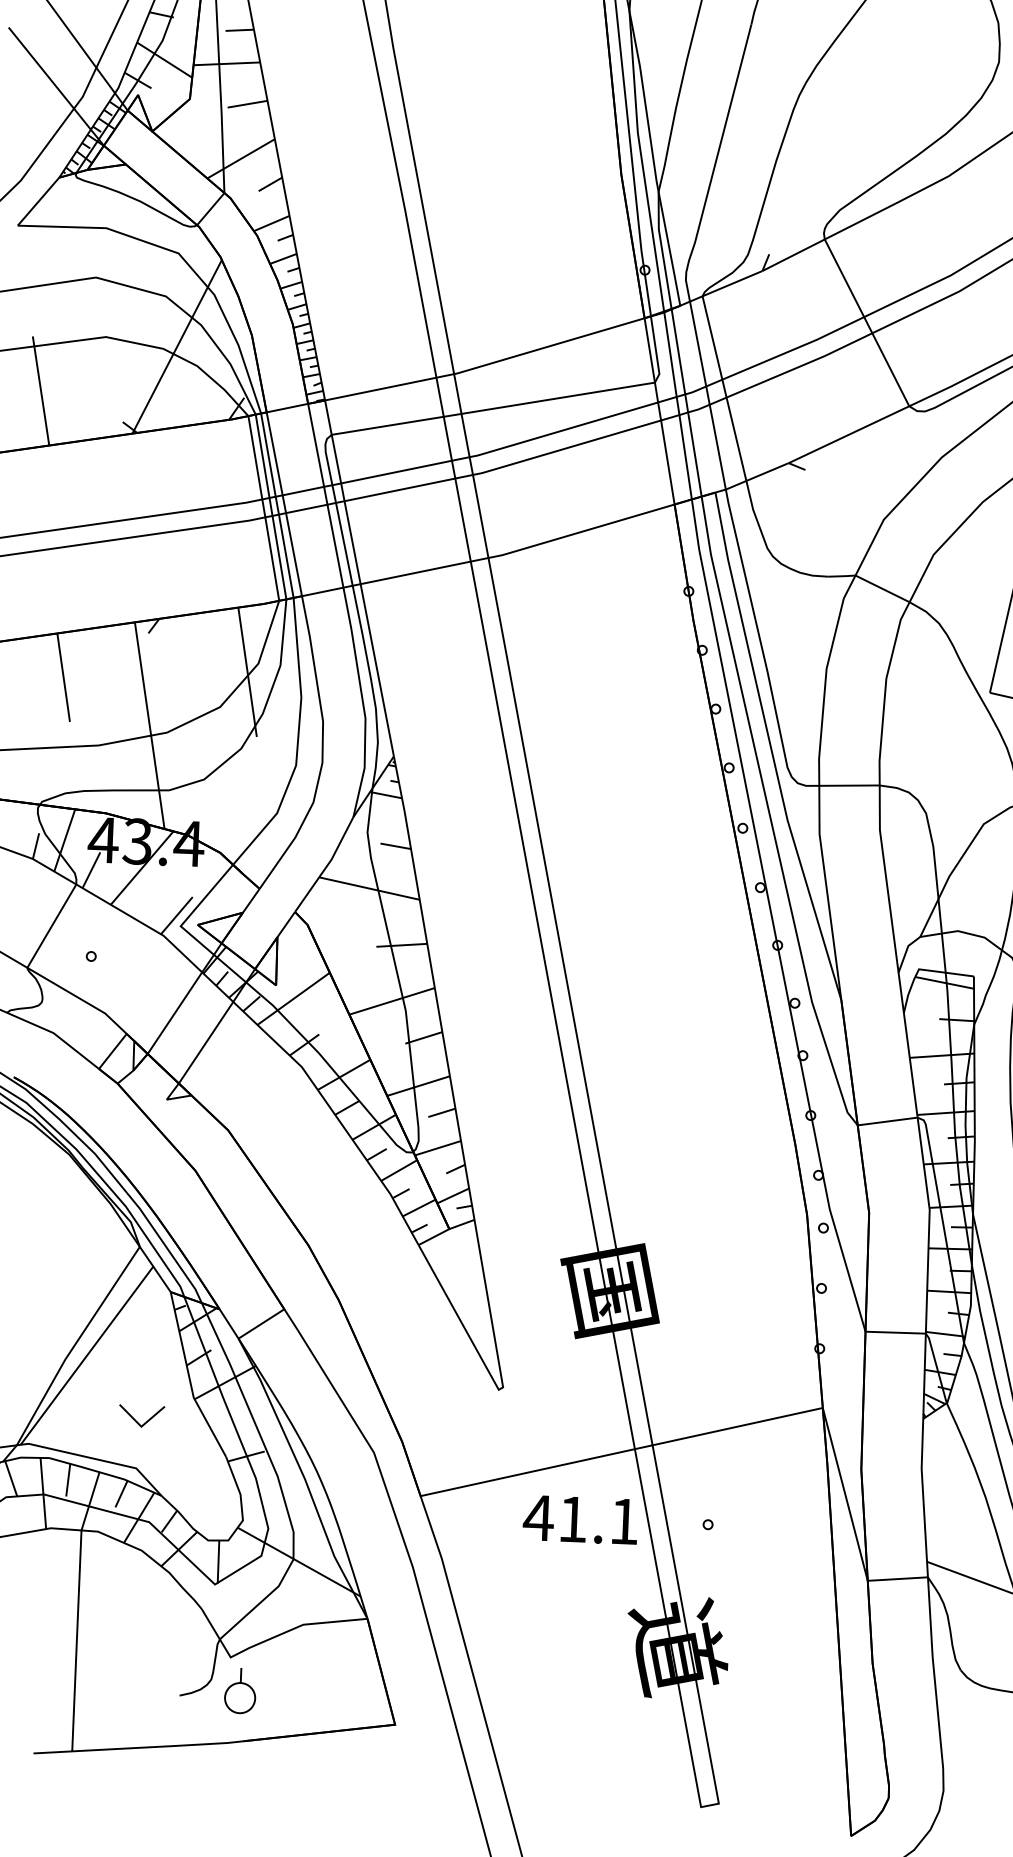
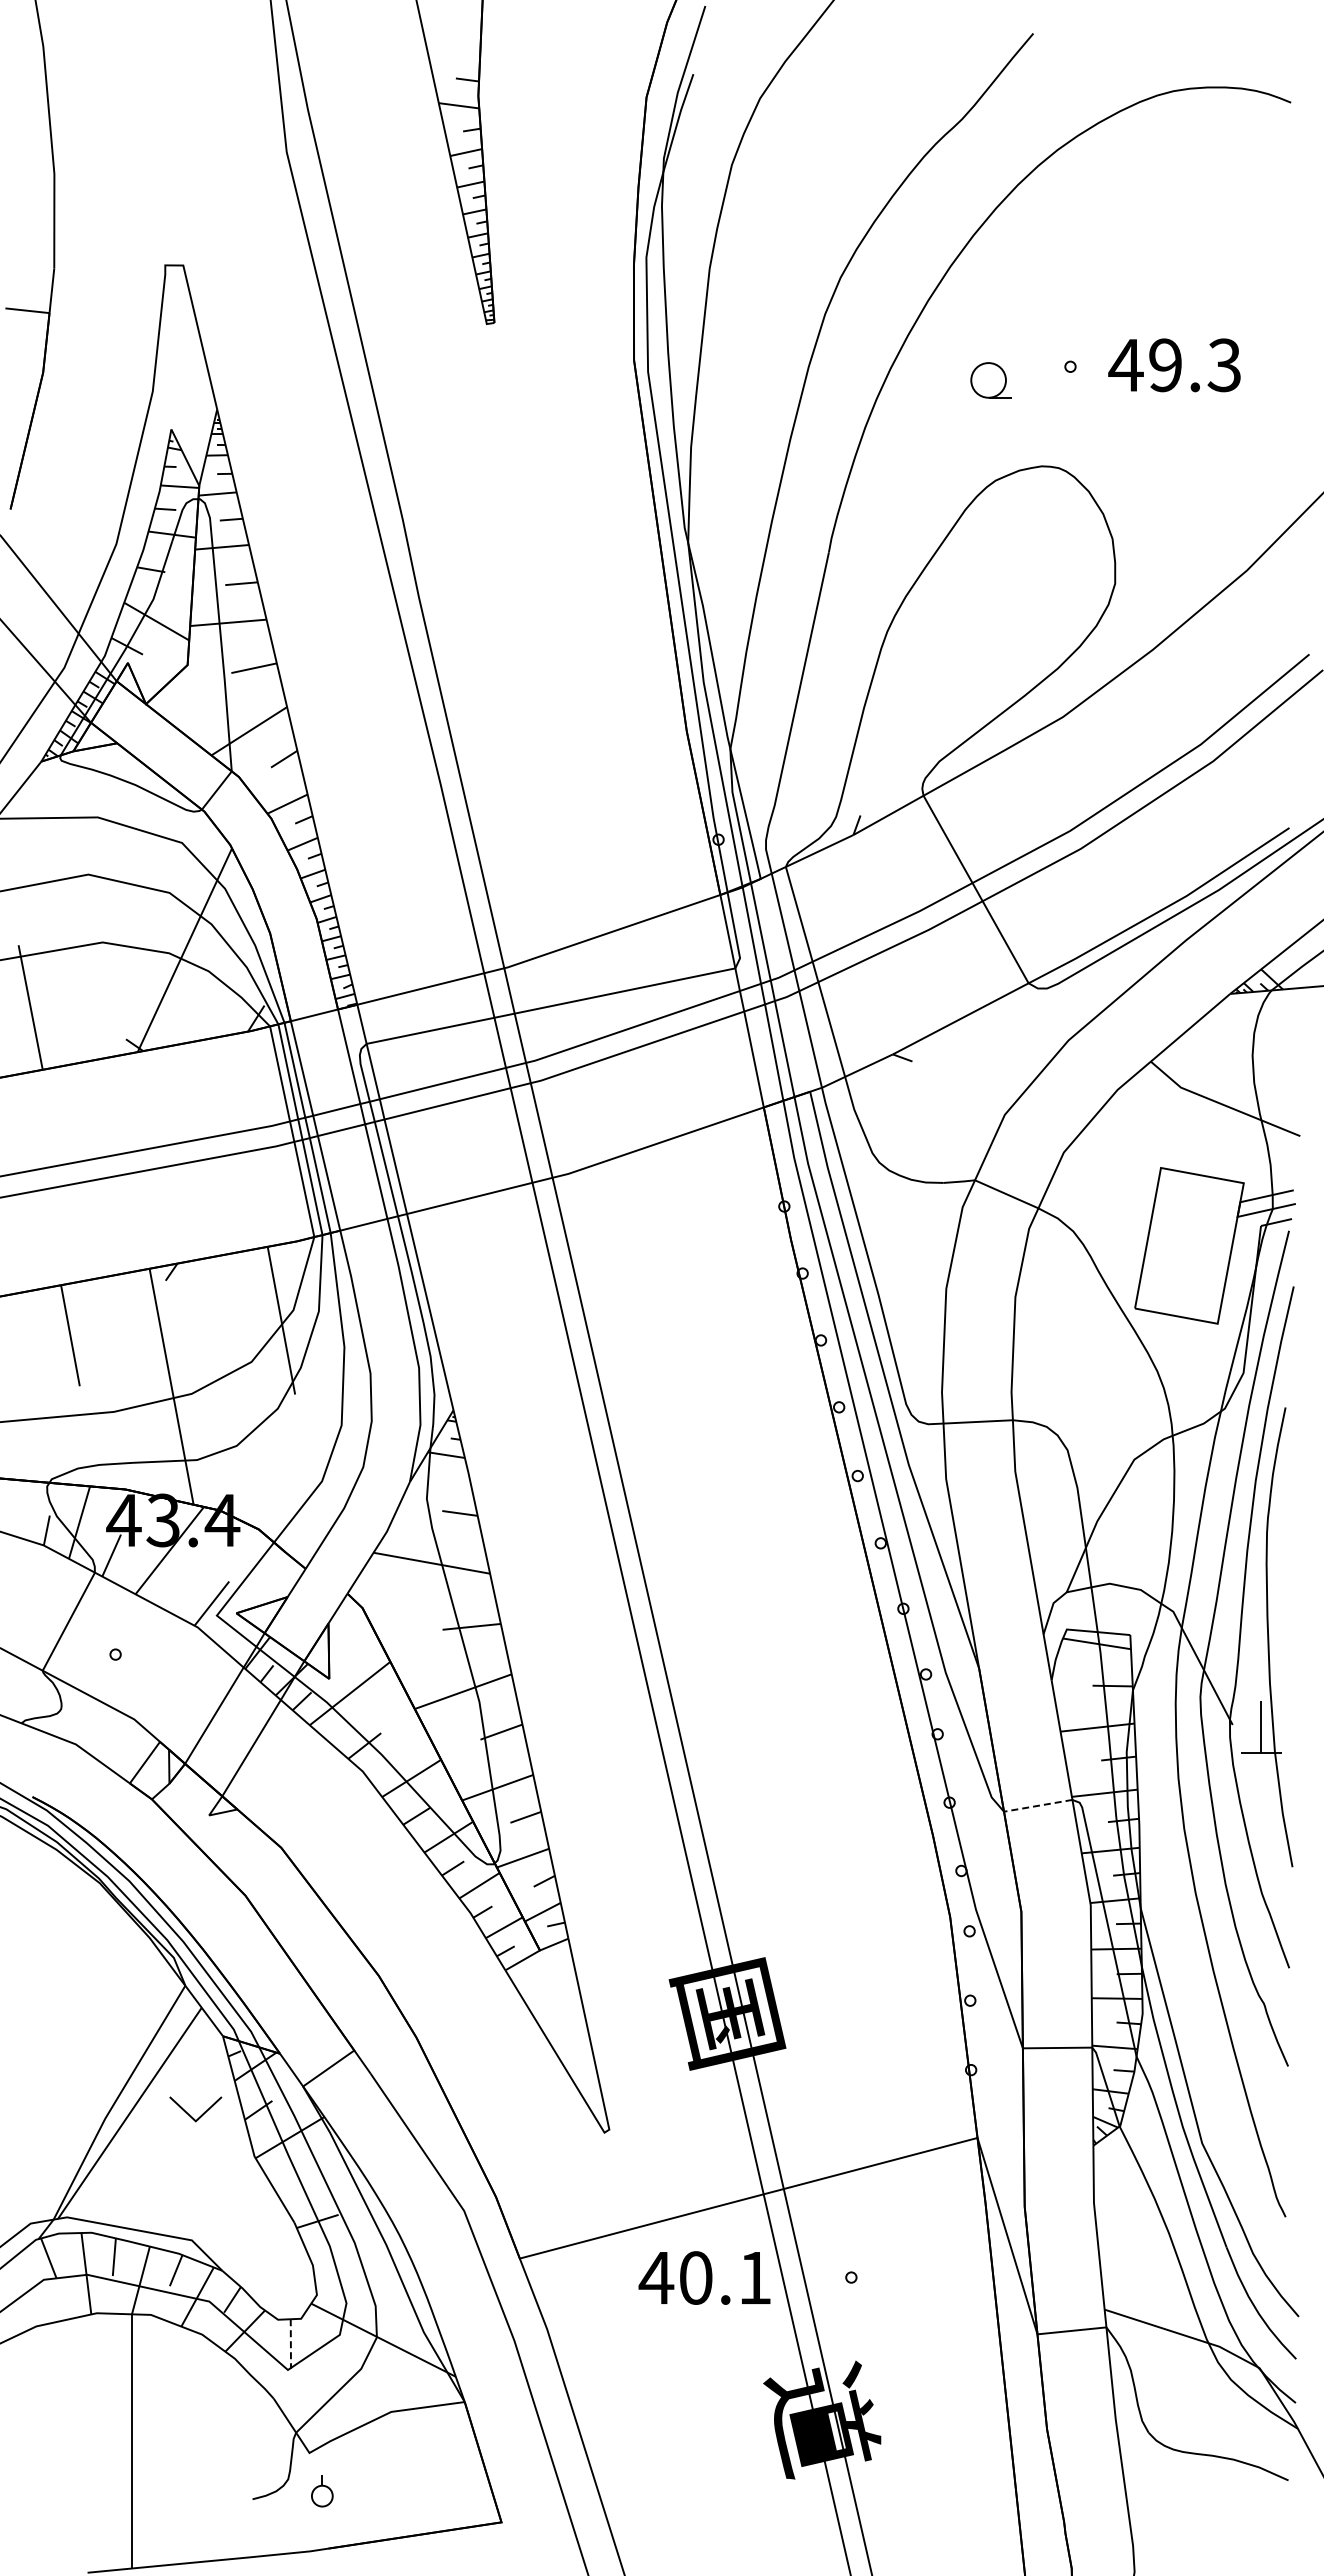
line: (887, 1121) -> (1038, 1805), solid -> dashed
part: (137, 1421) -> (191, 2115), moved
text: (573, 1519) -> (696, 2277), 41.1 -> 40.1
line: (218, 1561) -> (290, 2343), solid -> dashed
part: (240, 1691) -> (322, 2491), size x0.6

